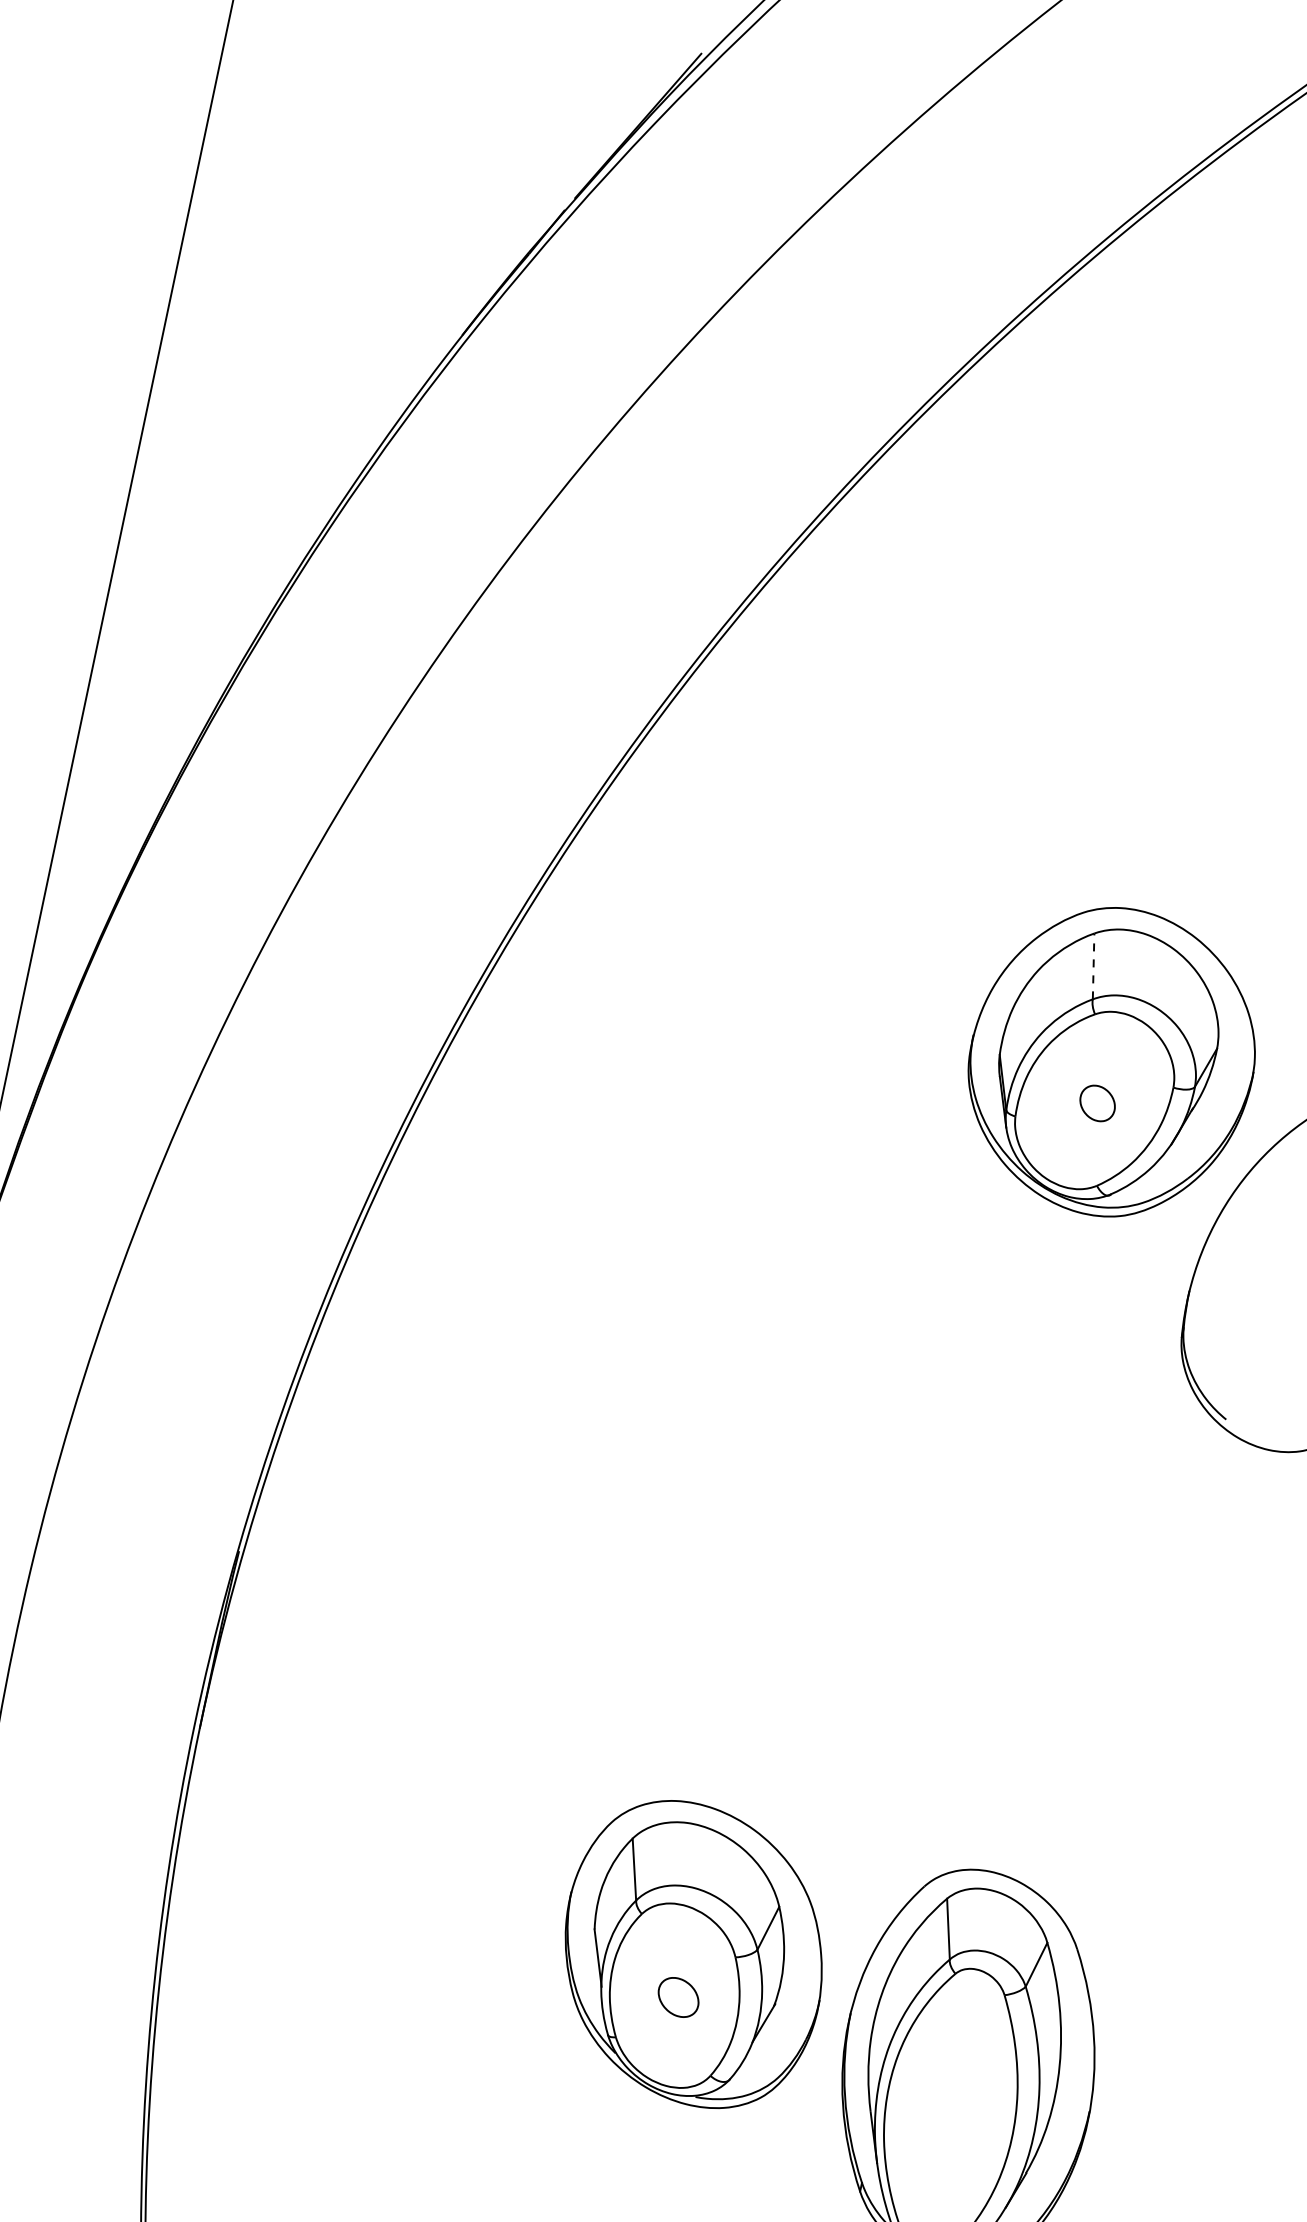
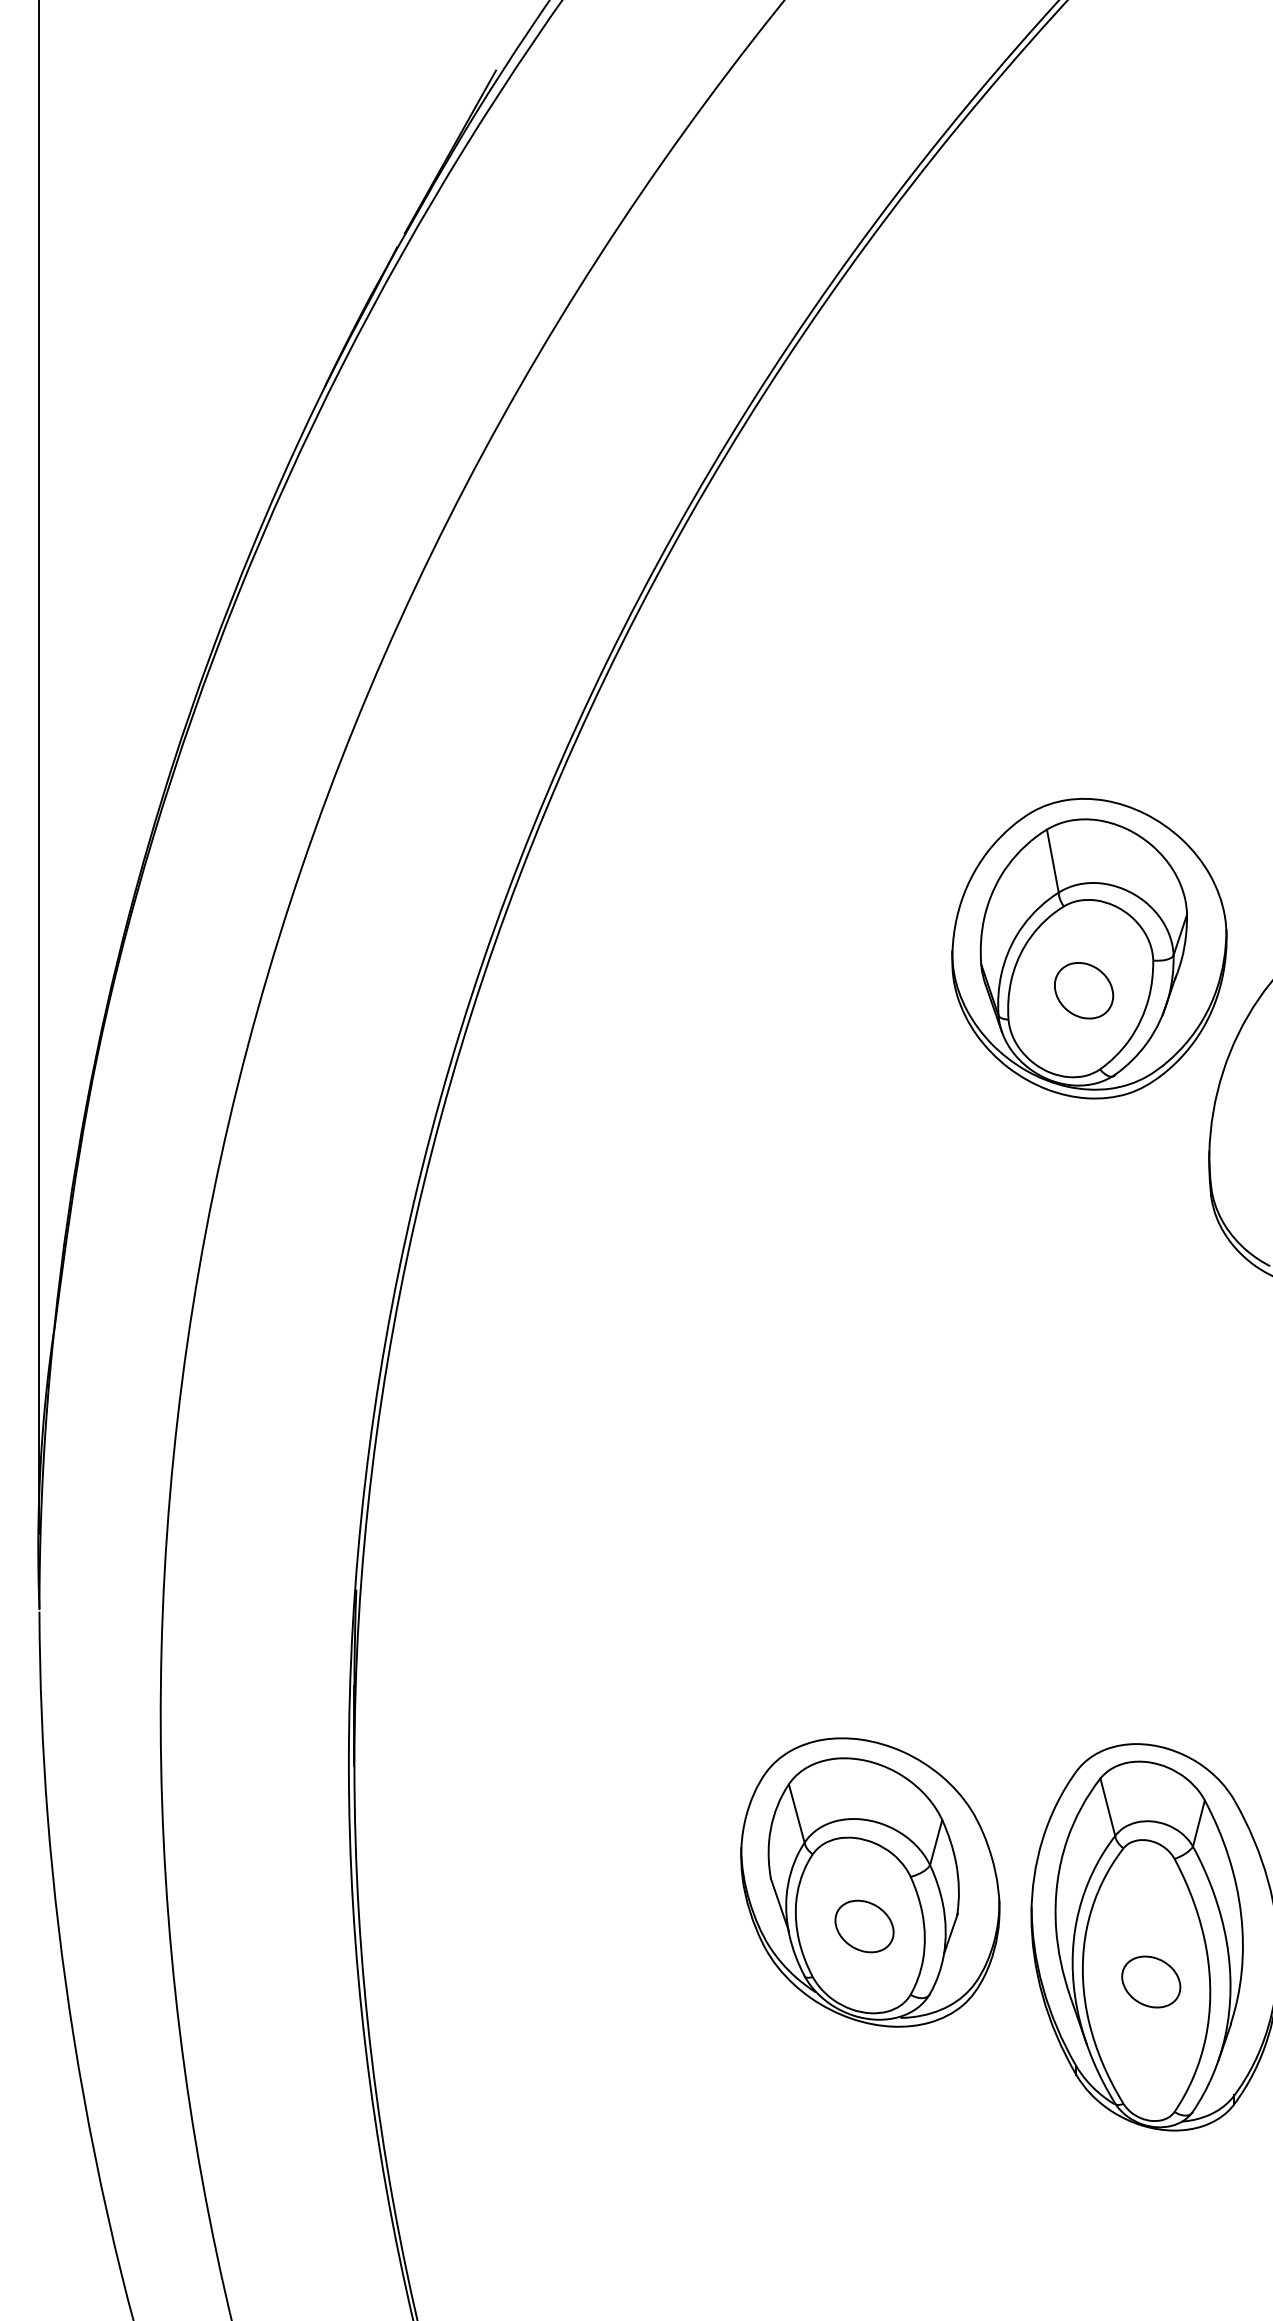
line: (1093, 965) -> (1052, 860), dashed -> solid
part: (1098, 1103) -> (1084, 990), size x1.67
part: (678, 1997) -> (864, 1926), size x1.43
part: (955, 2113) -> (1151, 1981), added

